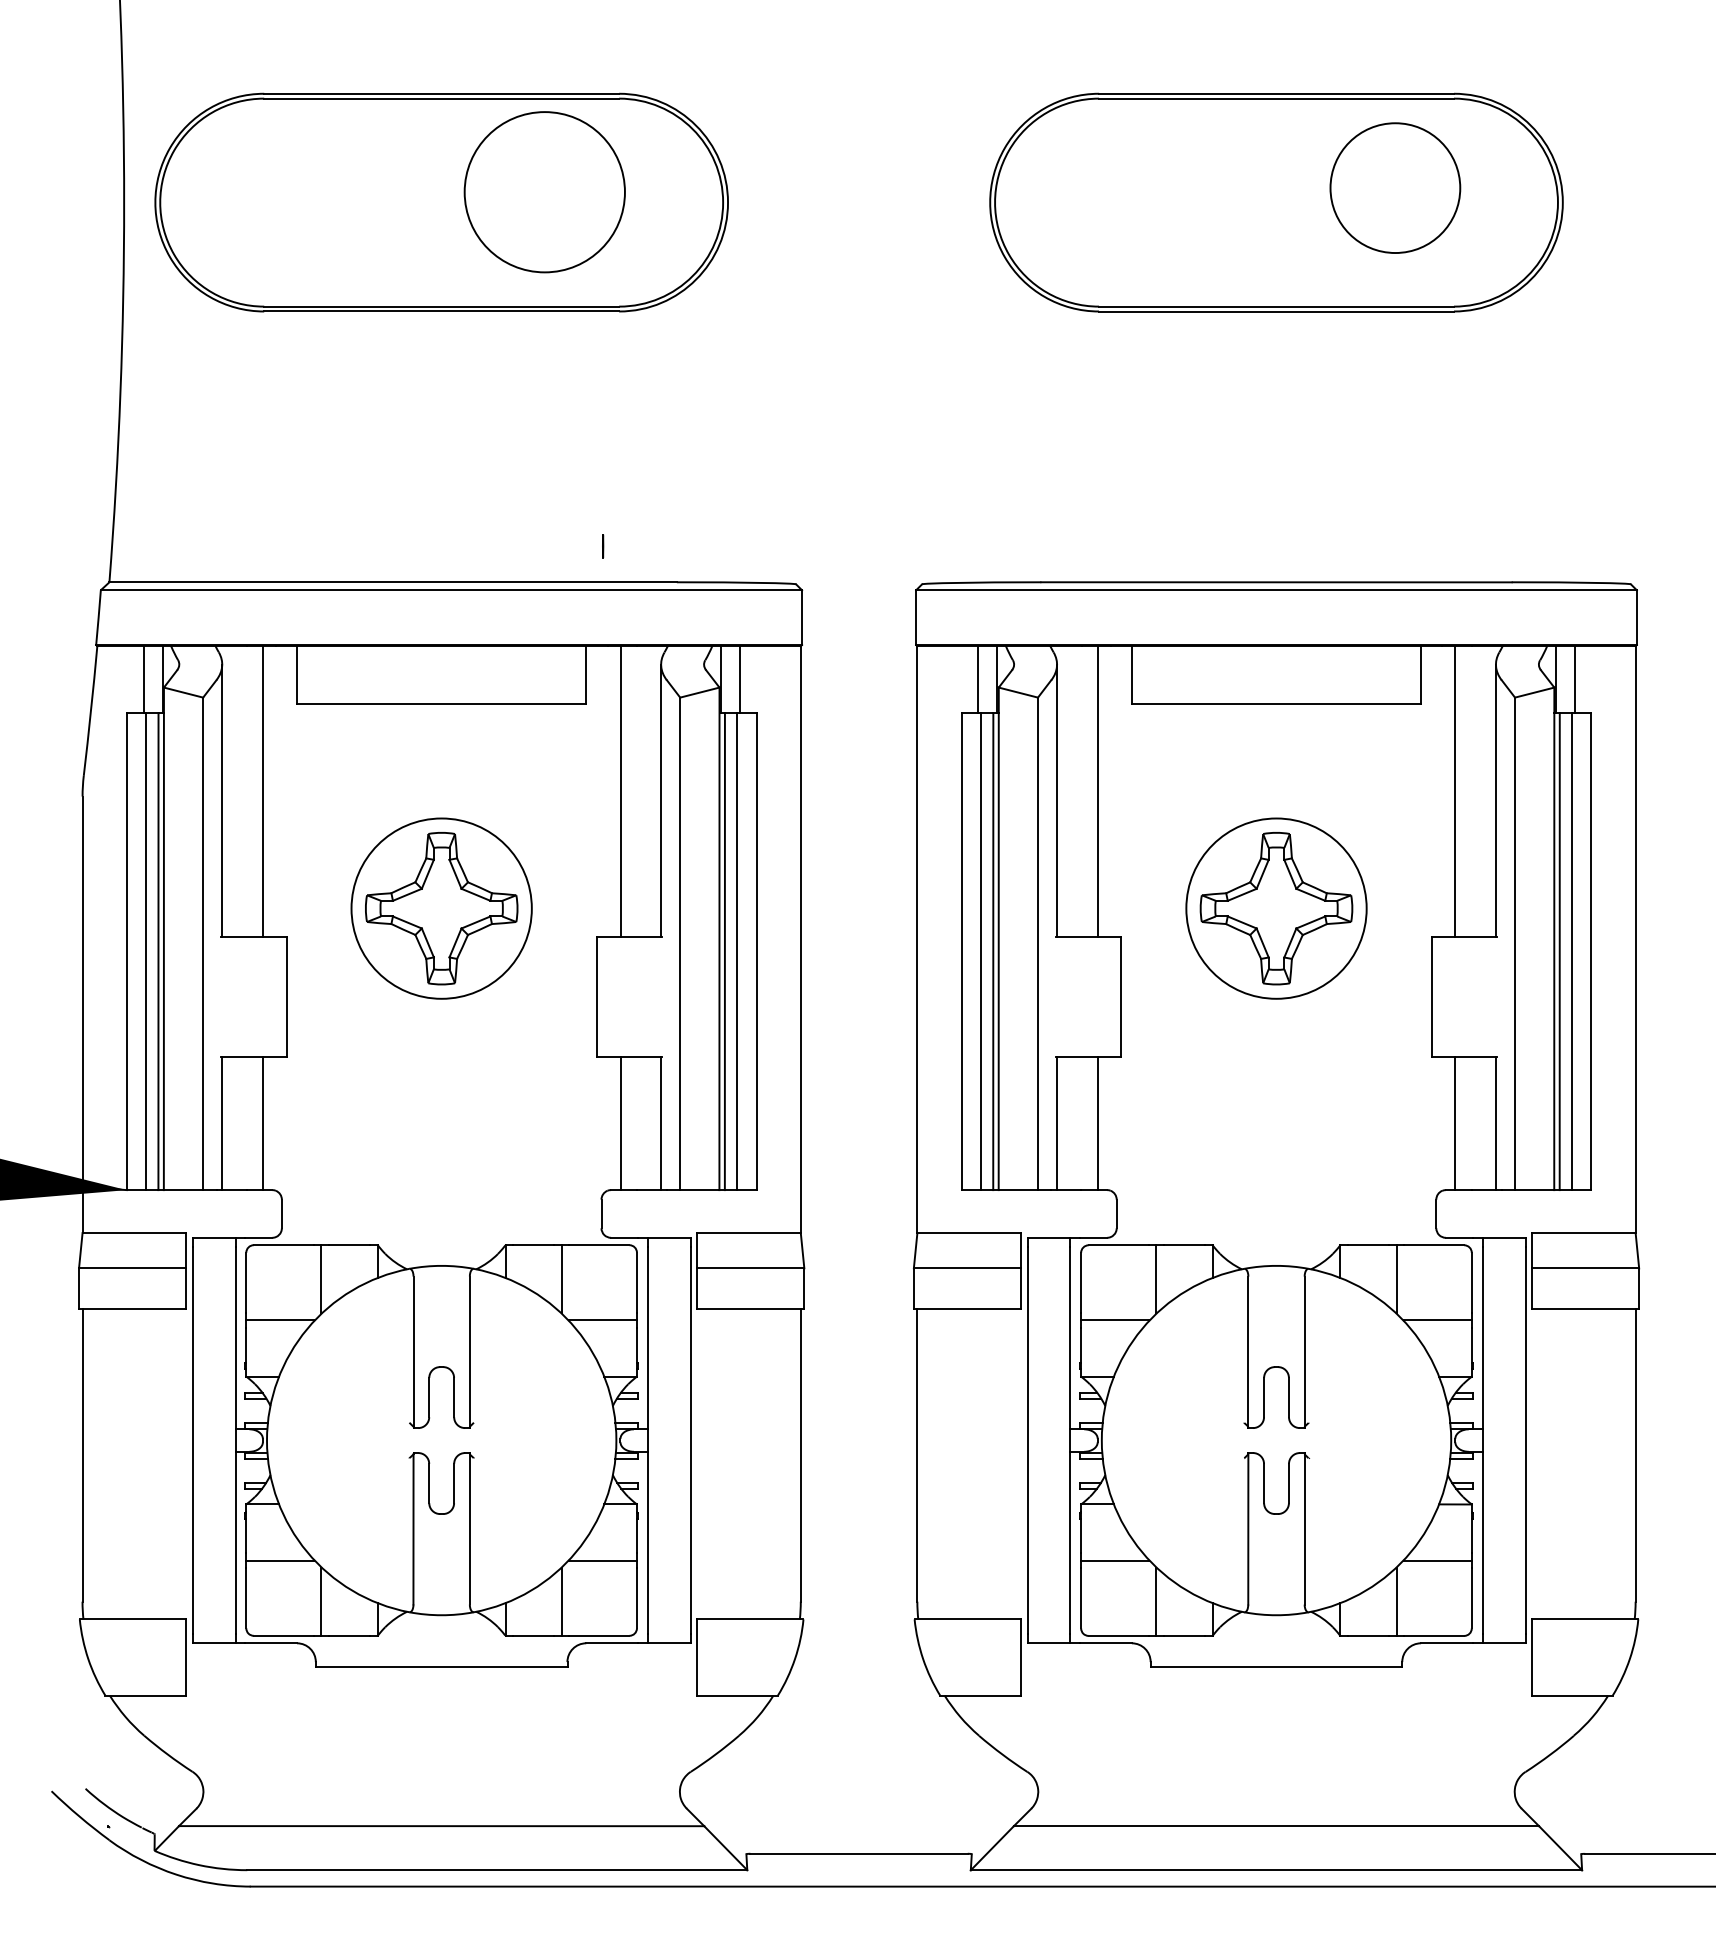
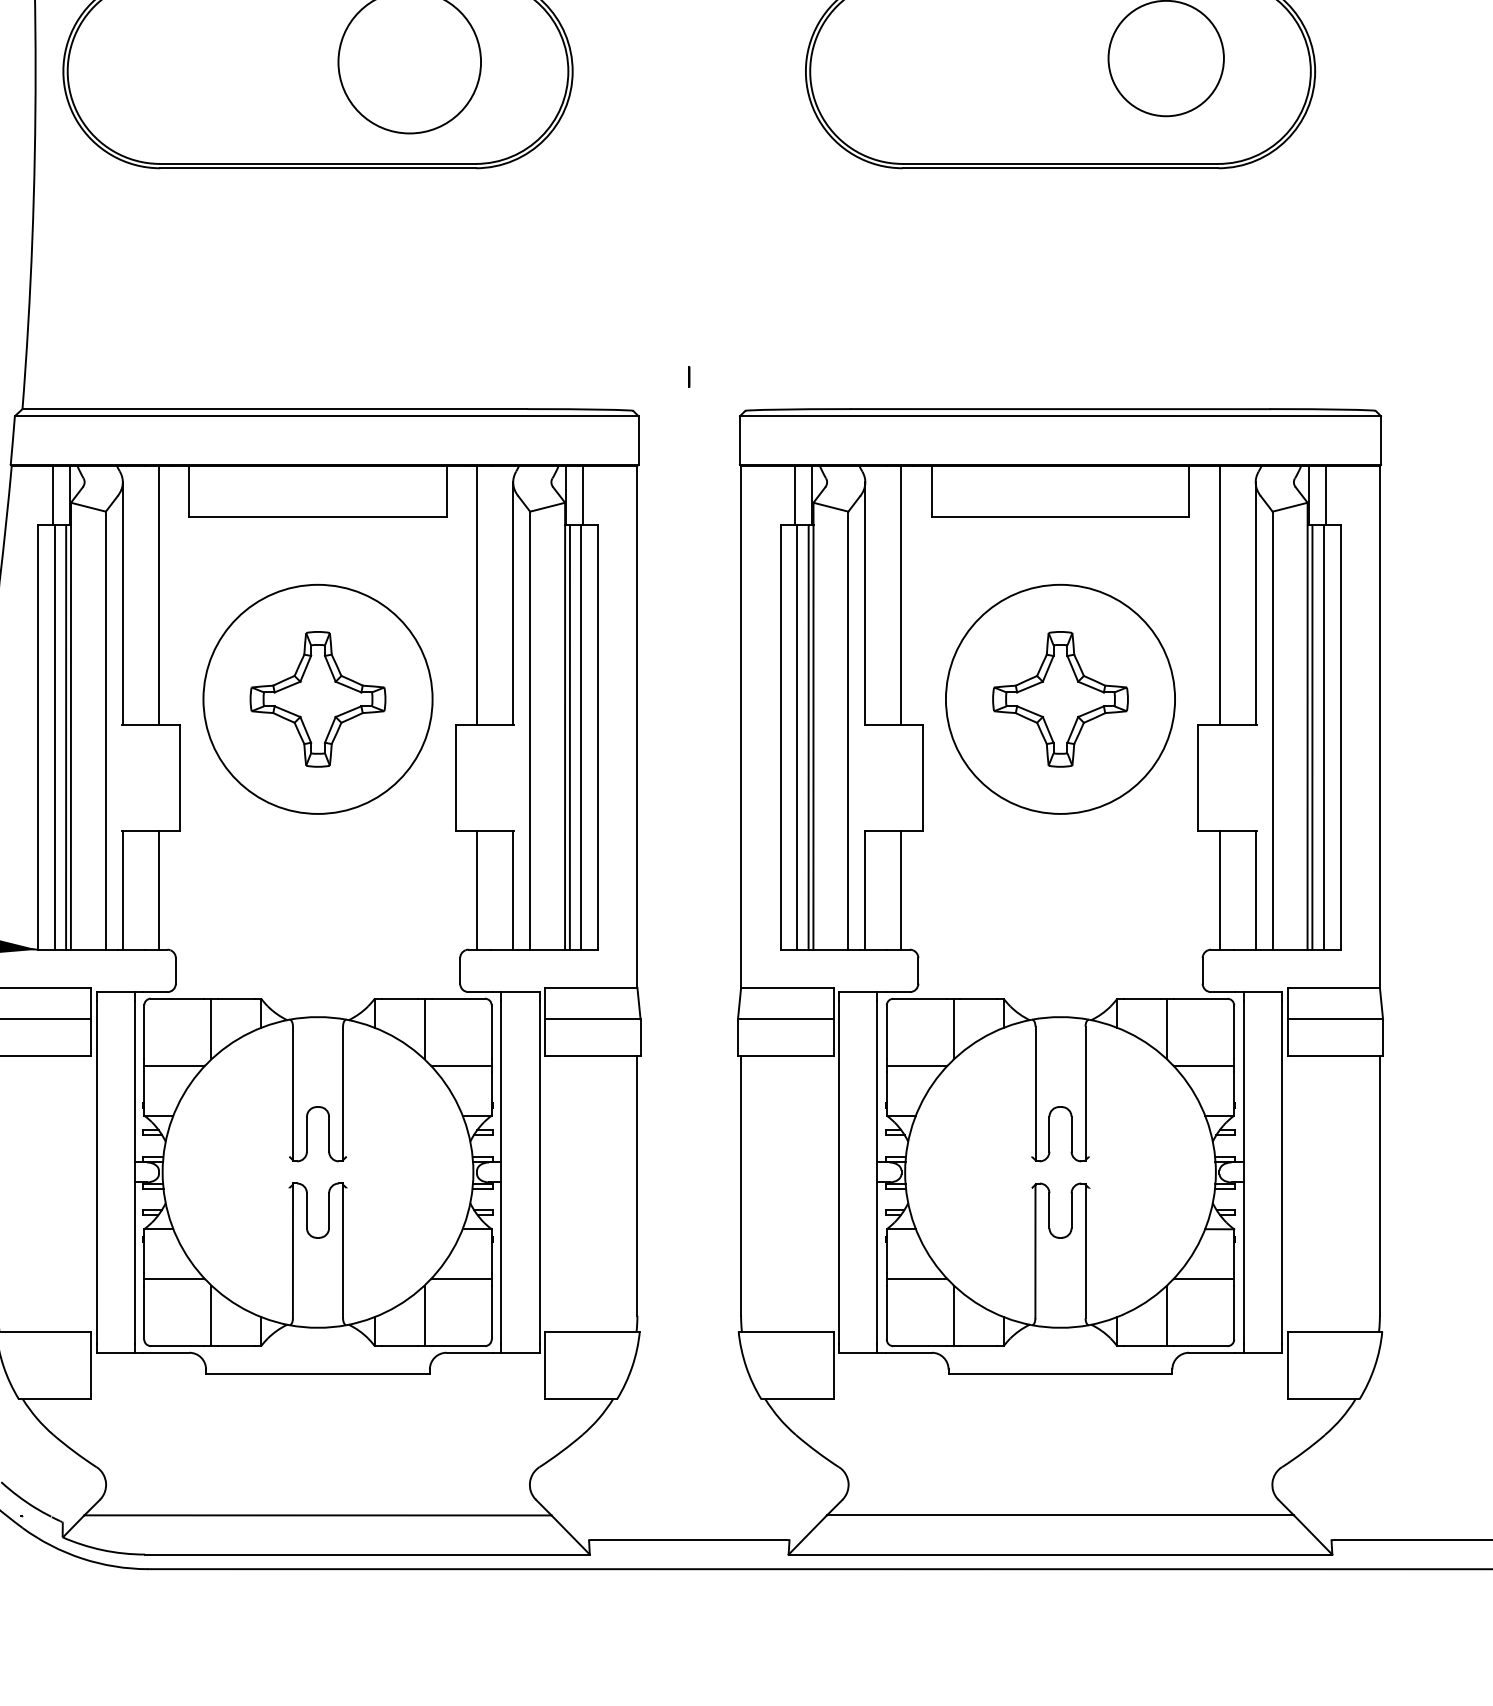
line: (603, 546) -> (689, 377), moved
circle: (441, 908) -> (317, 699), size x1.43
circle: (1276, 908) -> (1060, 699), size x1.43

